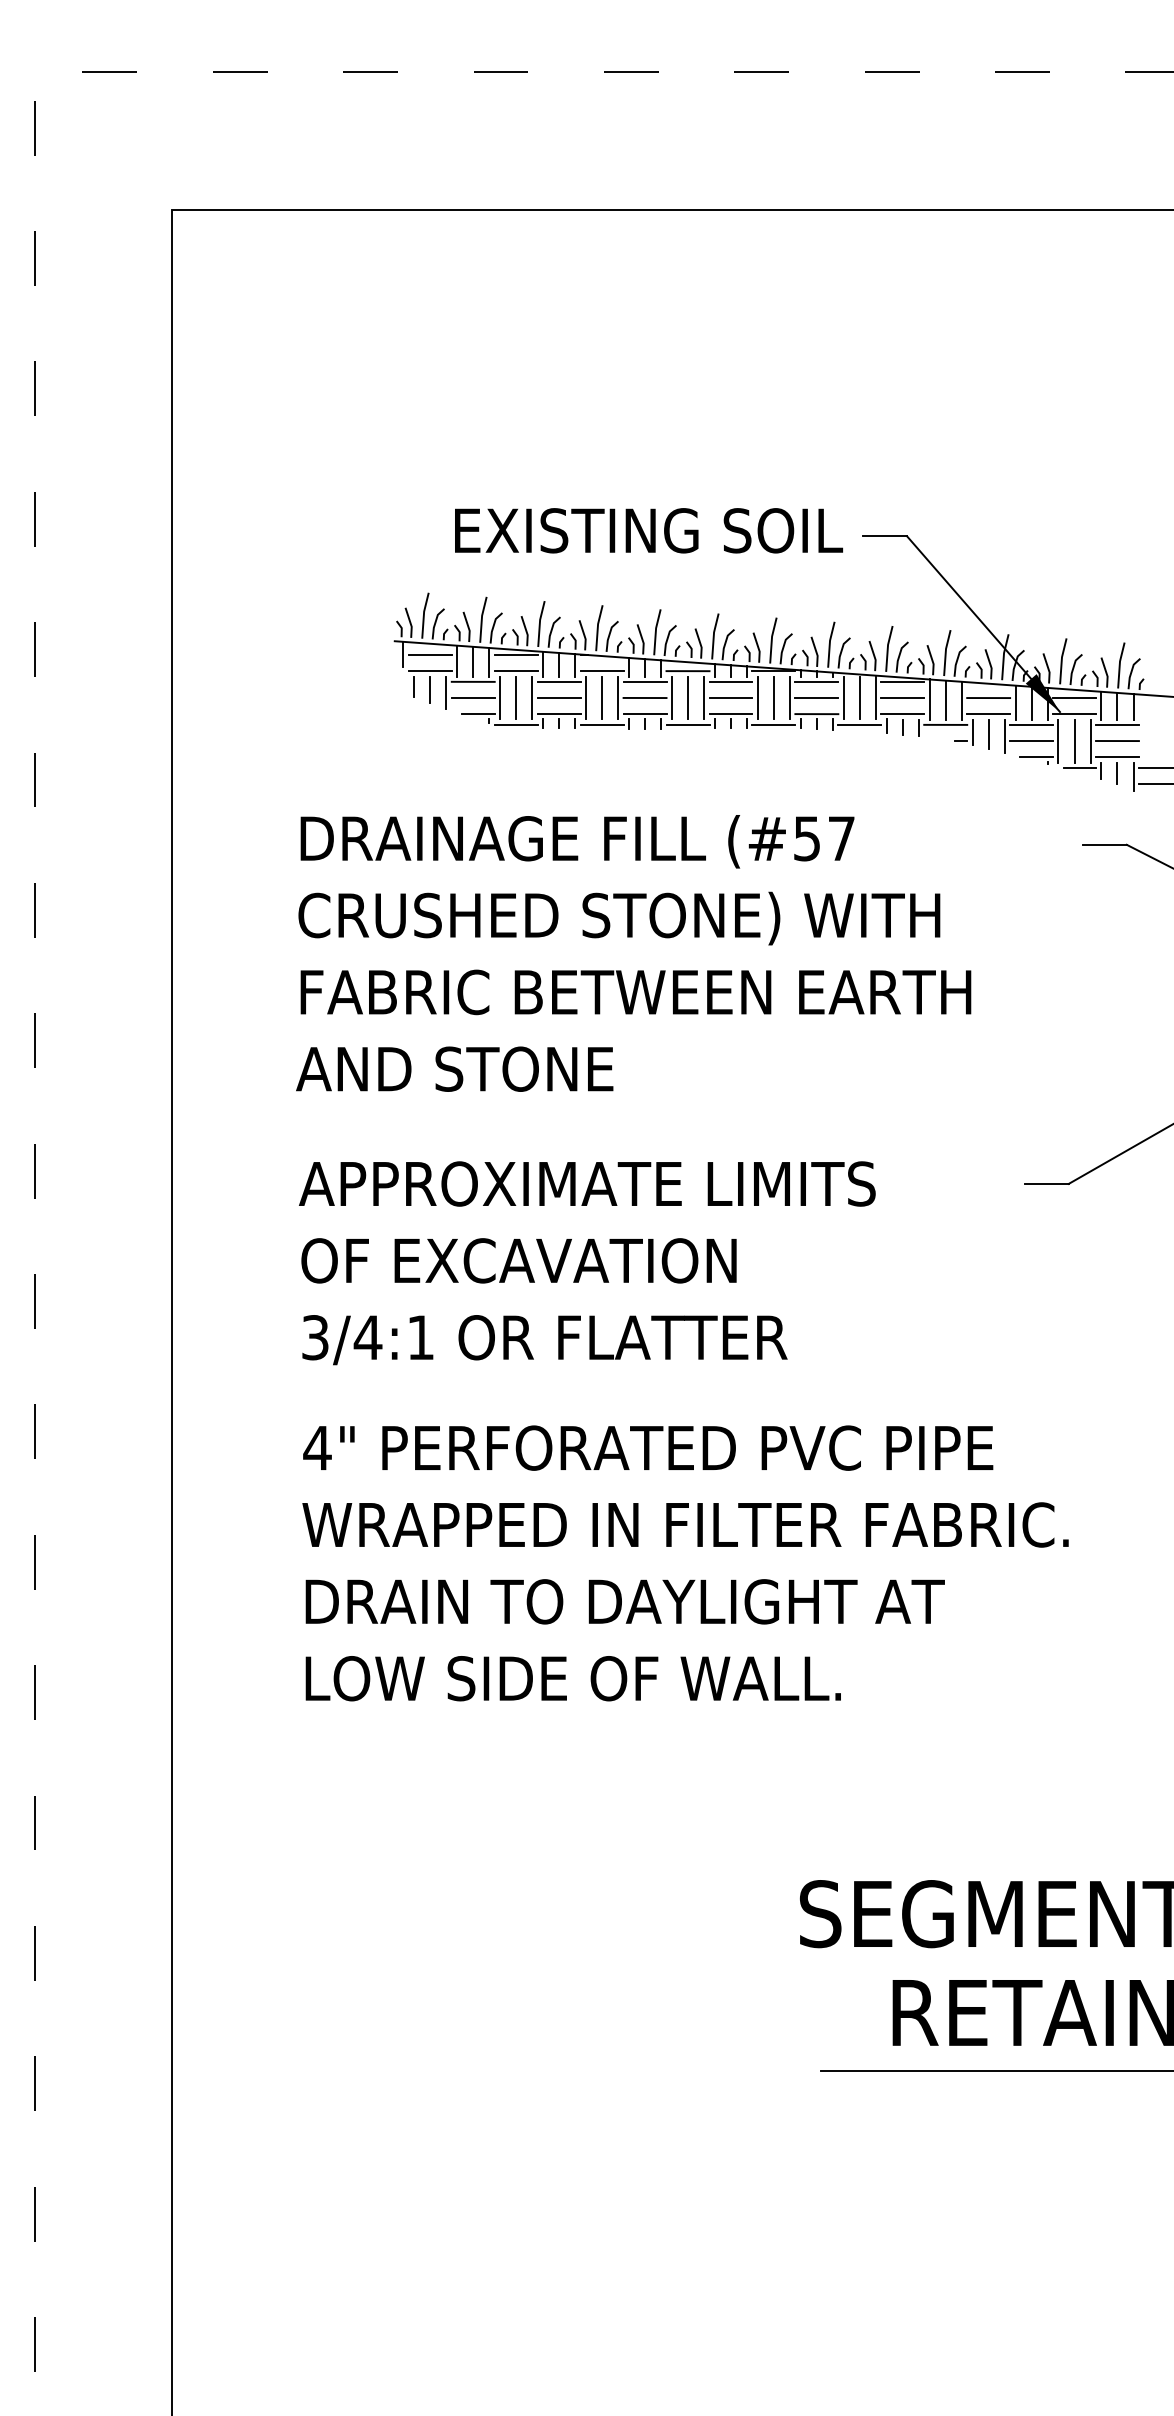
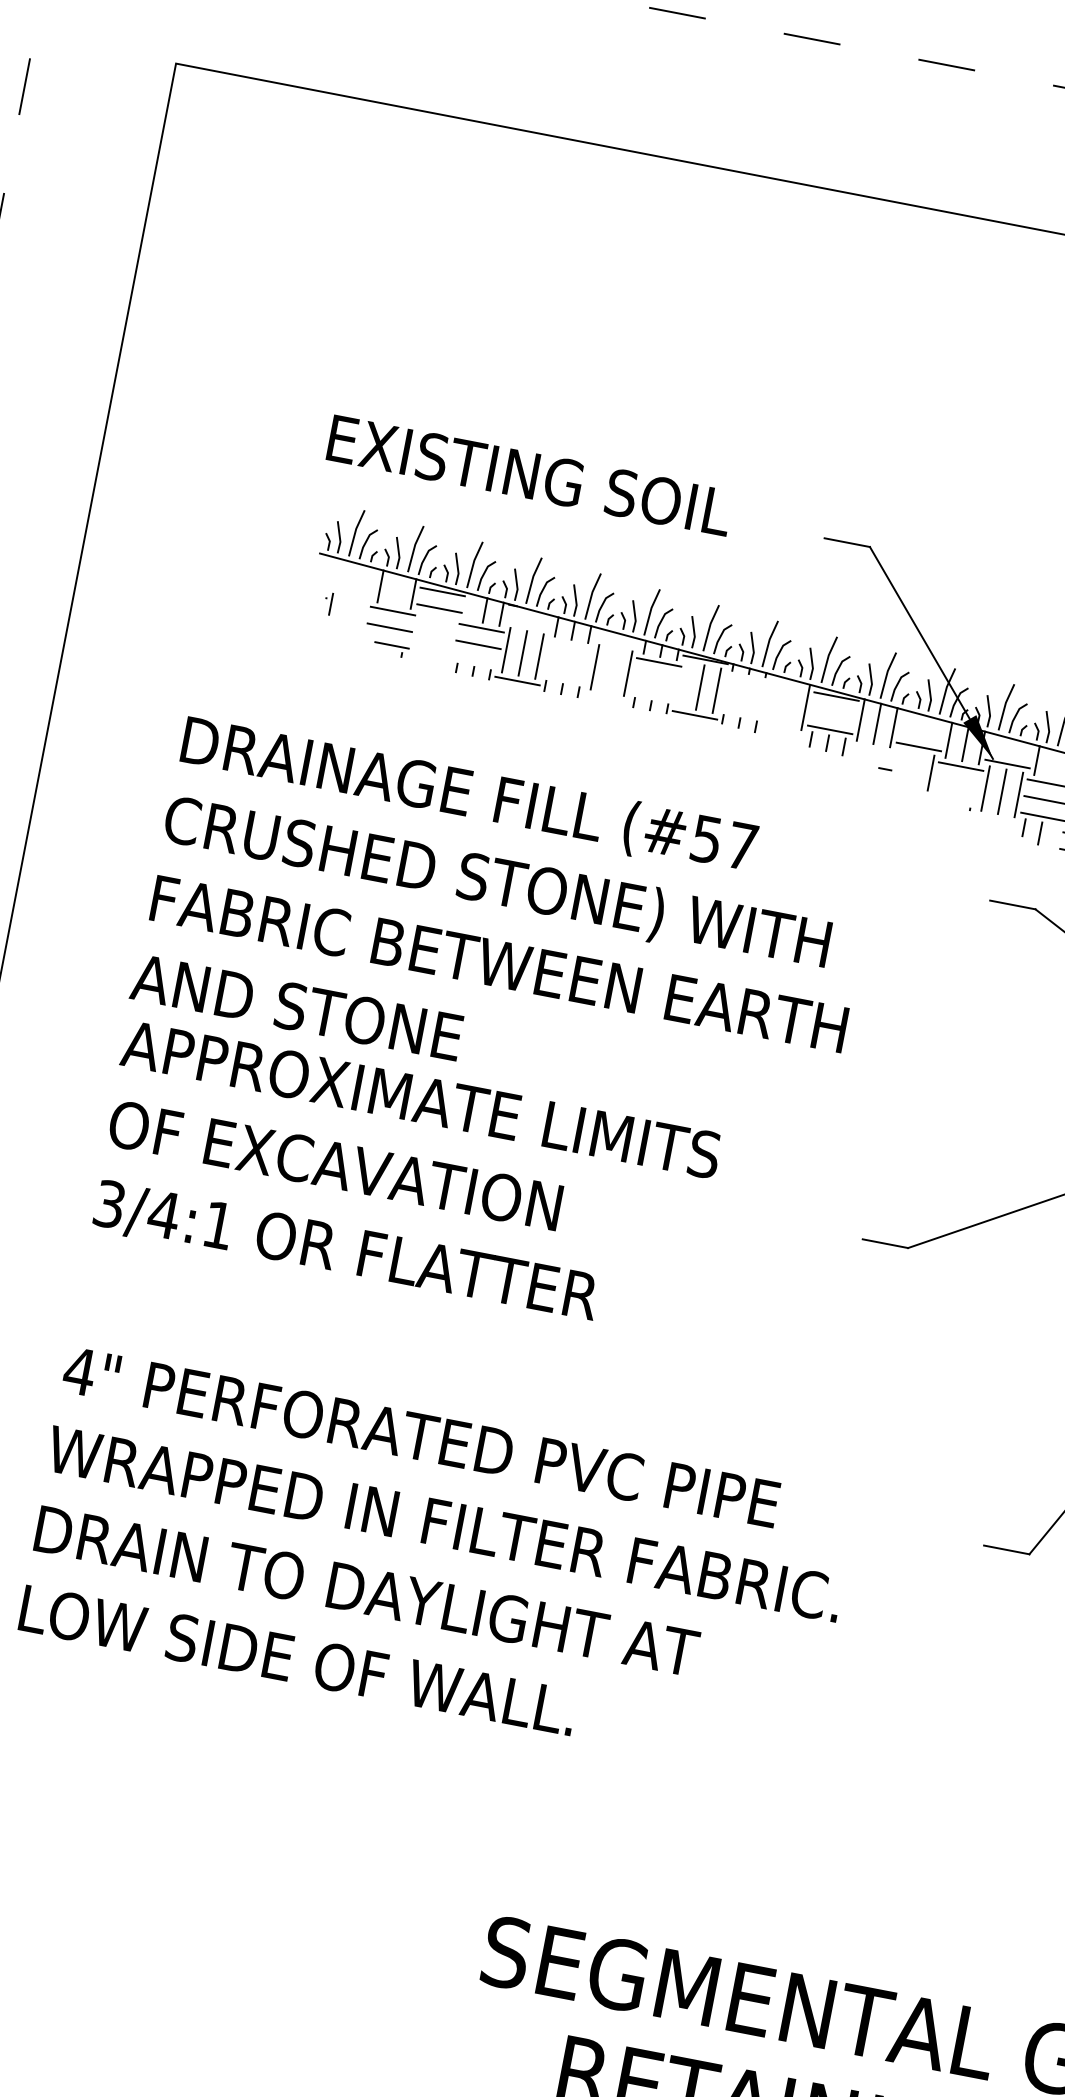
text: (648, 530) -> (529, 475), moved
line: (403, 654) -> (326, 568), removed
line: (429, 655) -> (353, 575), removed
line: (473, 661) -> (397, 590), removed
line: (543, 663) -> (469, 606), removed
line: (429, 671) -> (349, 591), removed
line: (601, 671) -> (527, 625), removed
line: (687, 671) -> (616, 643), removed
line: (644, 681) -> (569, 644), removed
line: (816, 681) -> (747, 678), removed
line: (430, 689) -> (347, 610), removed
line: (446, 692) -> (363, 616), removed
line: (500, 697) -> (418, 632), removed
line: (516, 697) -> (434, 635), removed
line: (532, 697) -> (451, 639), removed
line: (644, 697) -> (566, 661), removed
line: (687, 697) -> (611, 669), removed
line: (757, 697) -> (683, 683), removed
line: (843, 697) -> (772, 700), removed
line: (859, 697) -> (788, 704), removed
line: (730, 698) -> (655, 679), removed
line: (816, 698) -> (744, 696), removed
line: (902, 698) -> (833, 713), removed
line: (988, 698) -> (921, 730), removed
line: (1074, 698) -> (1010, 747), removed
line: (1117, 705) -> (1053, 763), removed
line: (558, 714) -> (474, 661), removed
line: (644, 714) -> (563, 678), removed
line: (730, 714) -> (652, 695), removed
line: (816, 714) -> (741, 713), removed
line: (515, 724) -> (428, 663), removed
line: (687, 724) -> (605, 697), removed
line: (859, 724) -> (783, 731), removed
line: (945, 724) -> (872, 749), removed
line: (972, 732) -> (898, 762), removed
line: (988, 734) -> (914, 767), removed
line: (1031, 741) -> (957, 783), removed
line: (1036, 757) -> (959, 801), removed
line: (1079, 767) -> (1002, 820), removed
line: (1133, 776) -> (1056, 840), removed
text: (587, 1263) -> (405, 1181), moved

